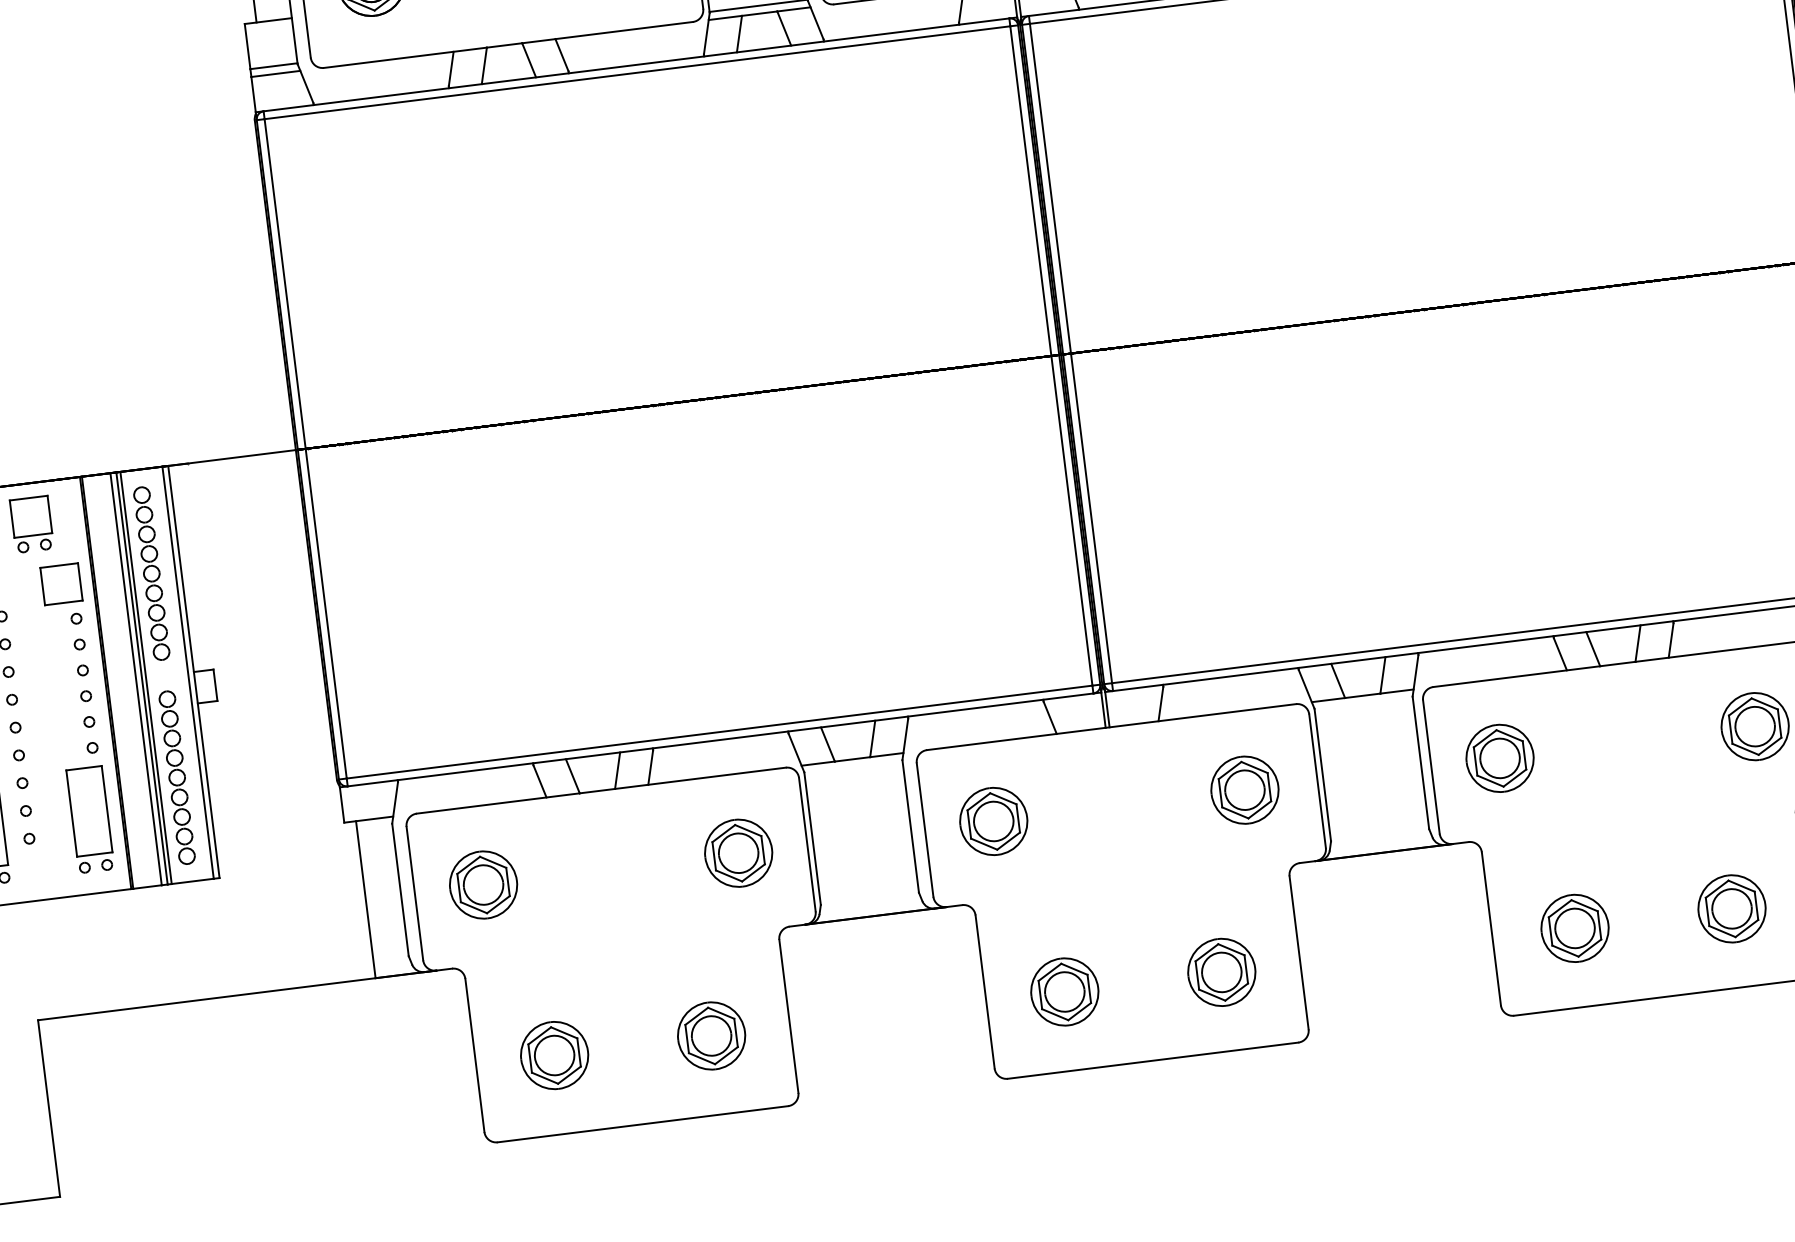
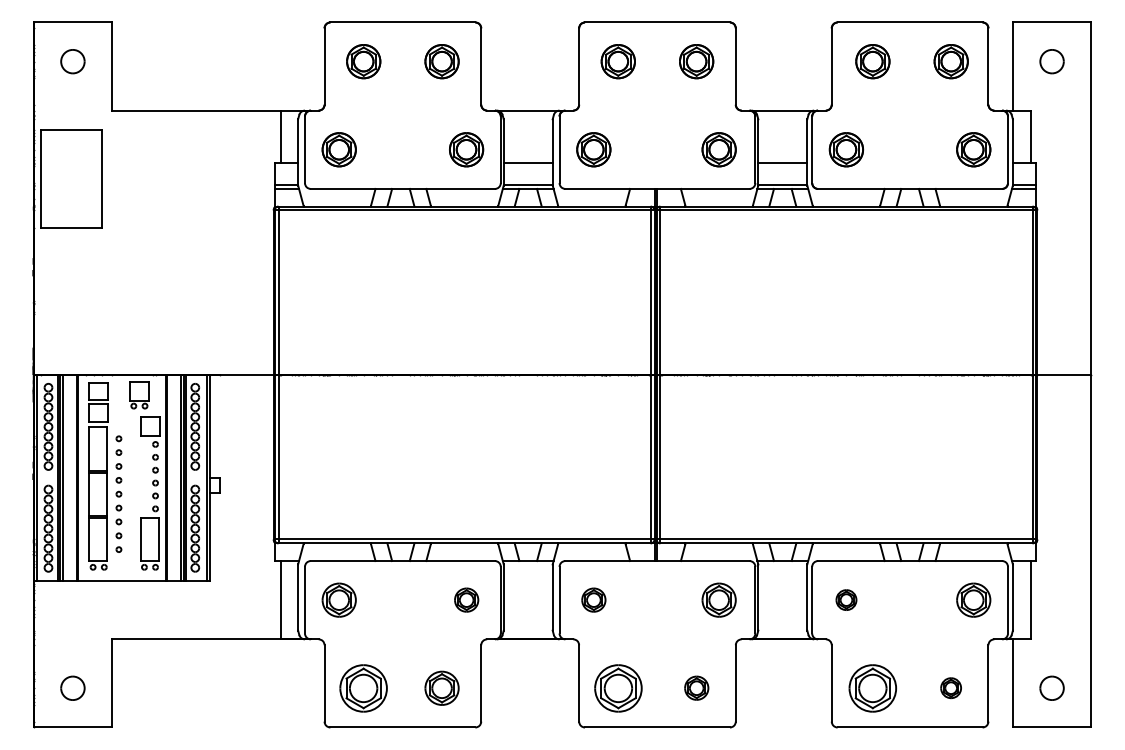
part: (1499, 757) -> (846, 599), size x0.6
part: (992, 820) -> (593, 599), size x0.7
part: (738, 851) -> (466, 599), size x0.7
part: (1730, 907) -> (950, 687), size x0.6
part: (1574, 926) -> (872, 687), size x1.4
part: (1221, 970) -> (696, 687), size x0.7
part: (1062, 990) -> (617, 687), size x1.4
part: (553, 1053) -> (363, 687), size x1.4

